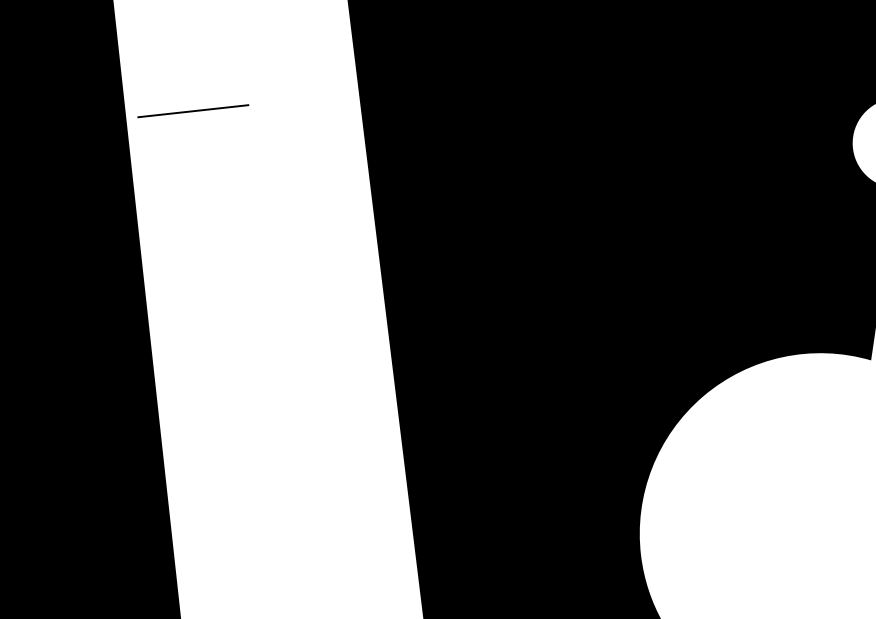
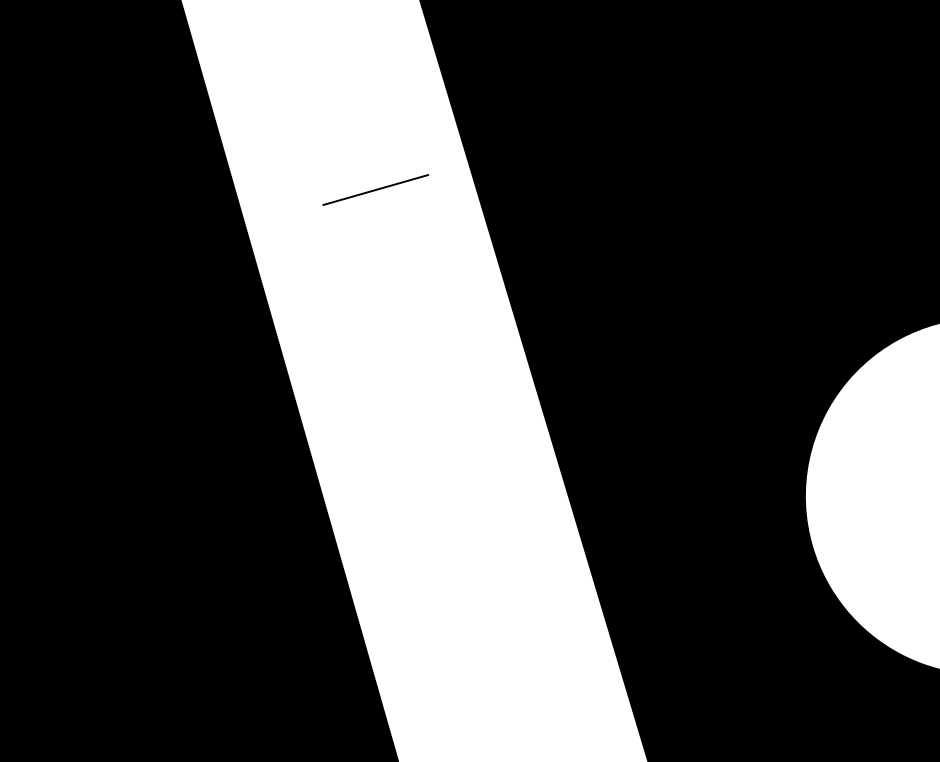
line: (193, 110) -> (375, 189), moved

